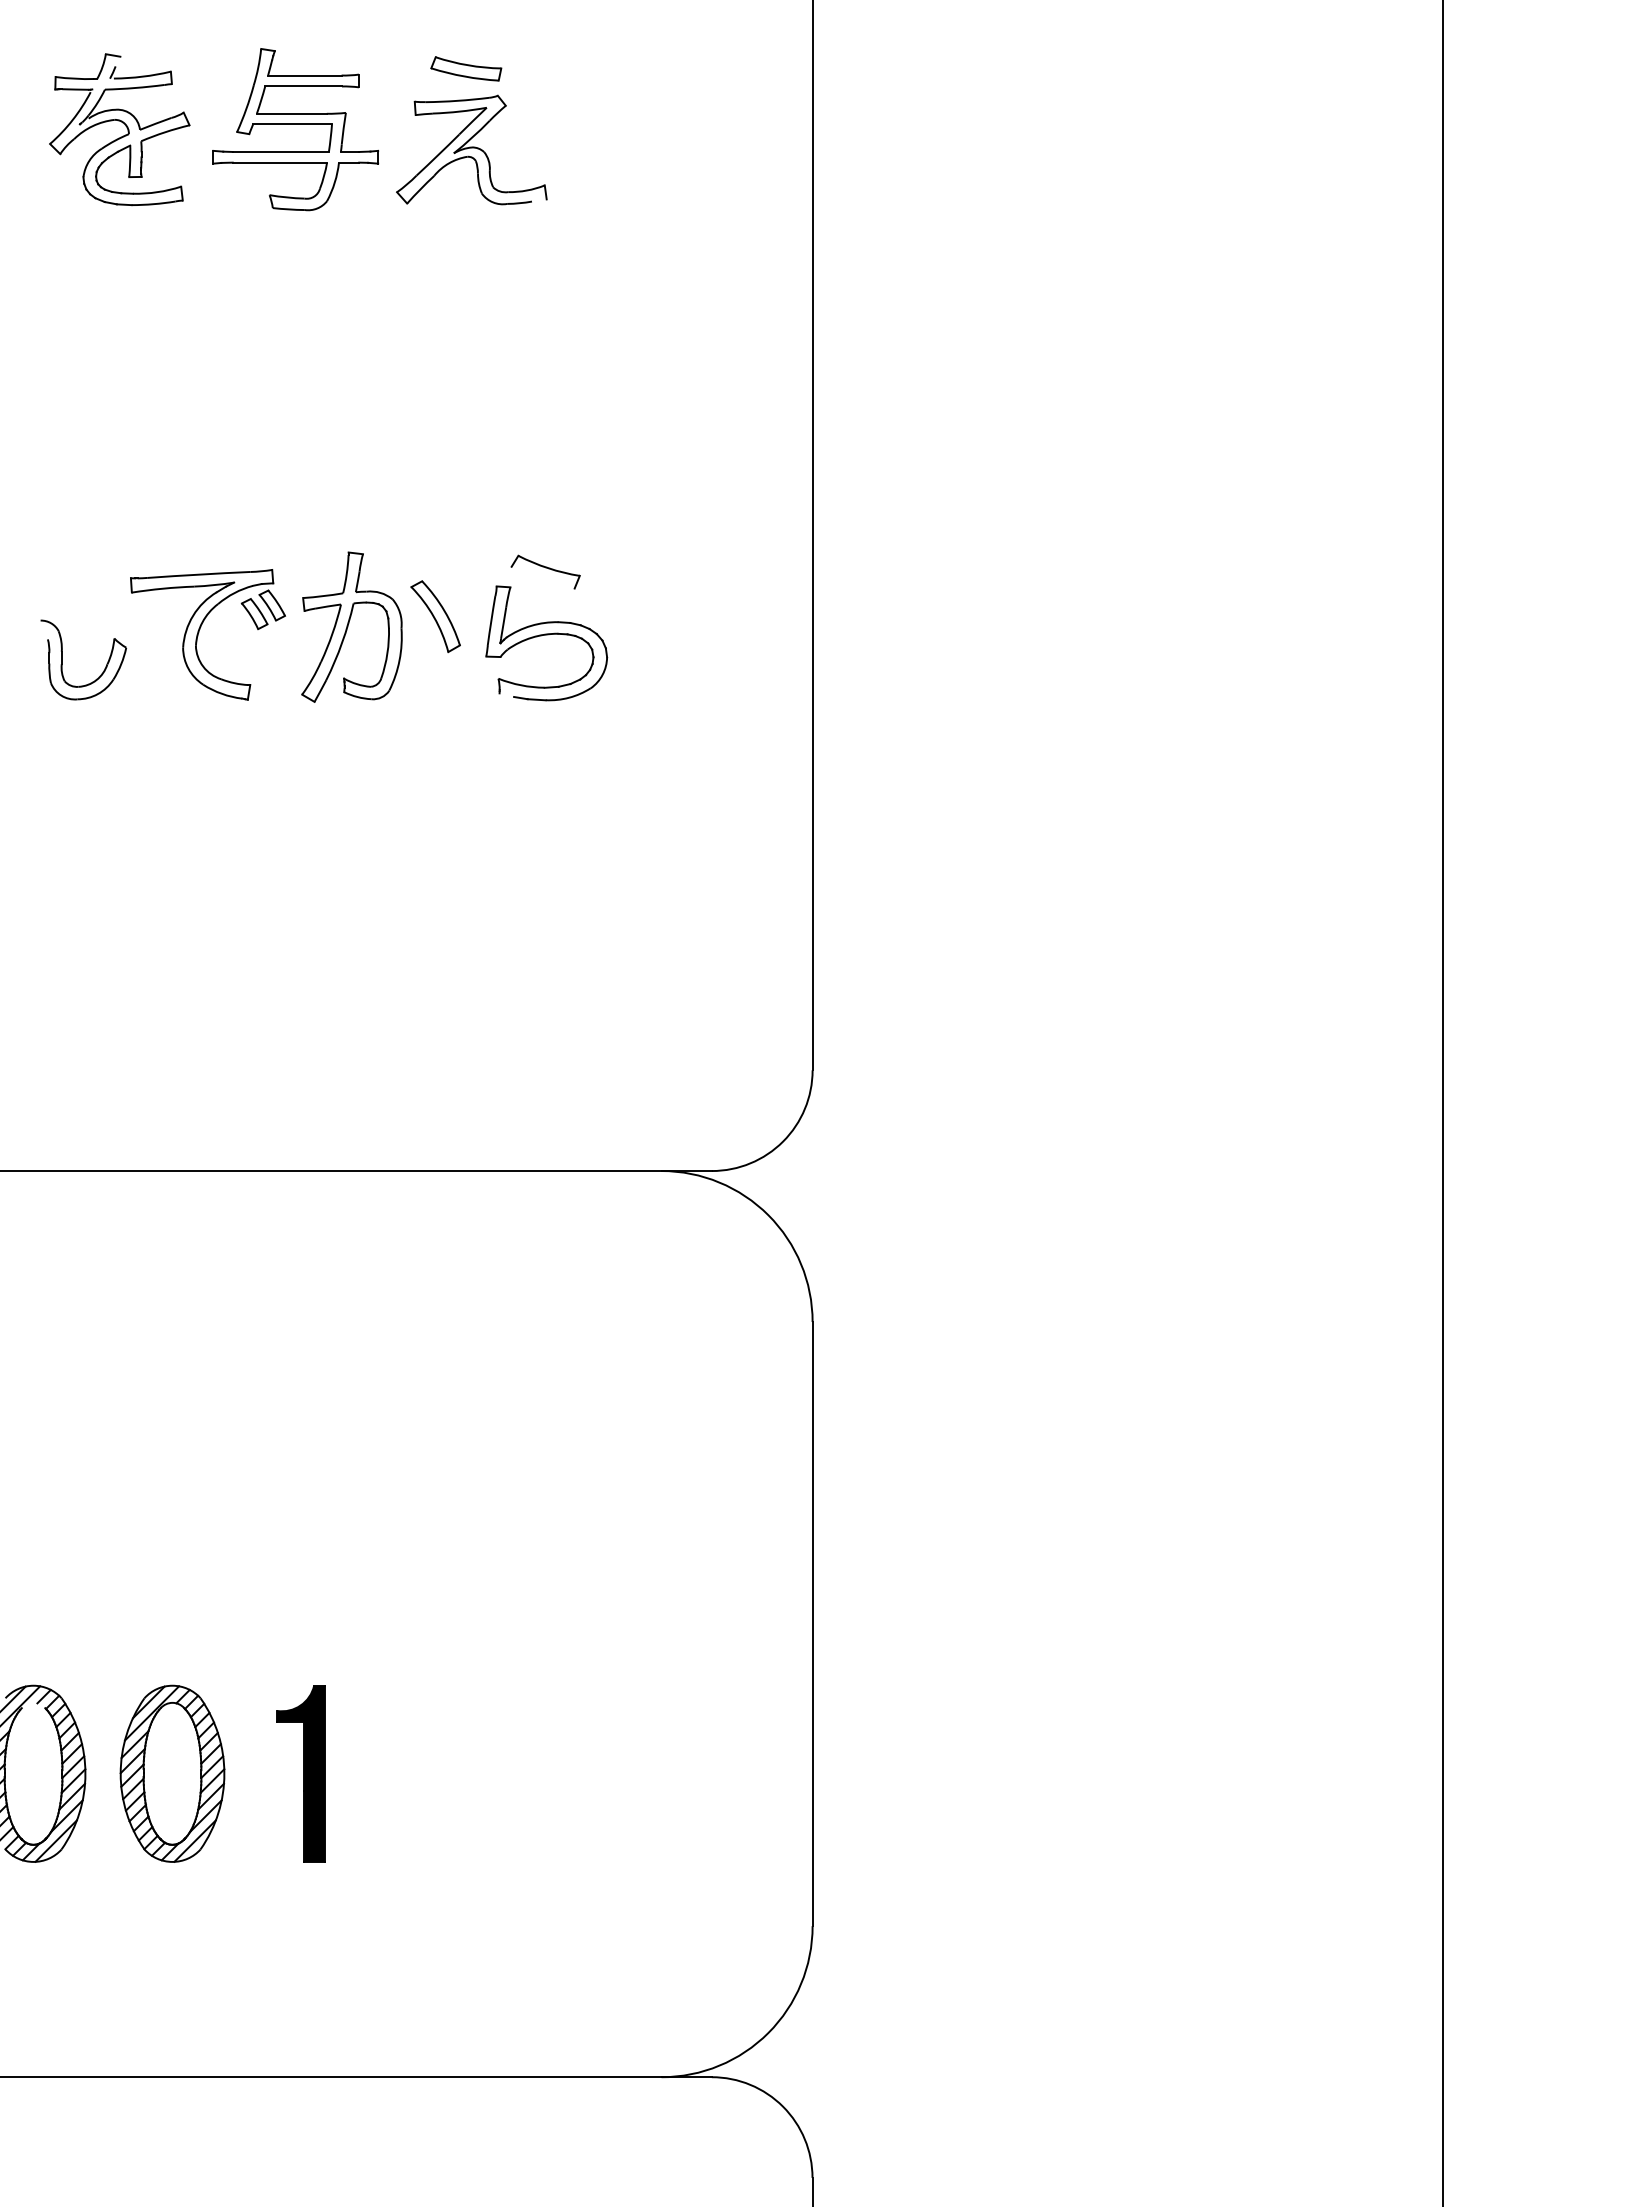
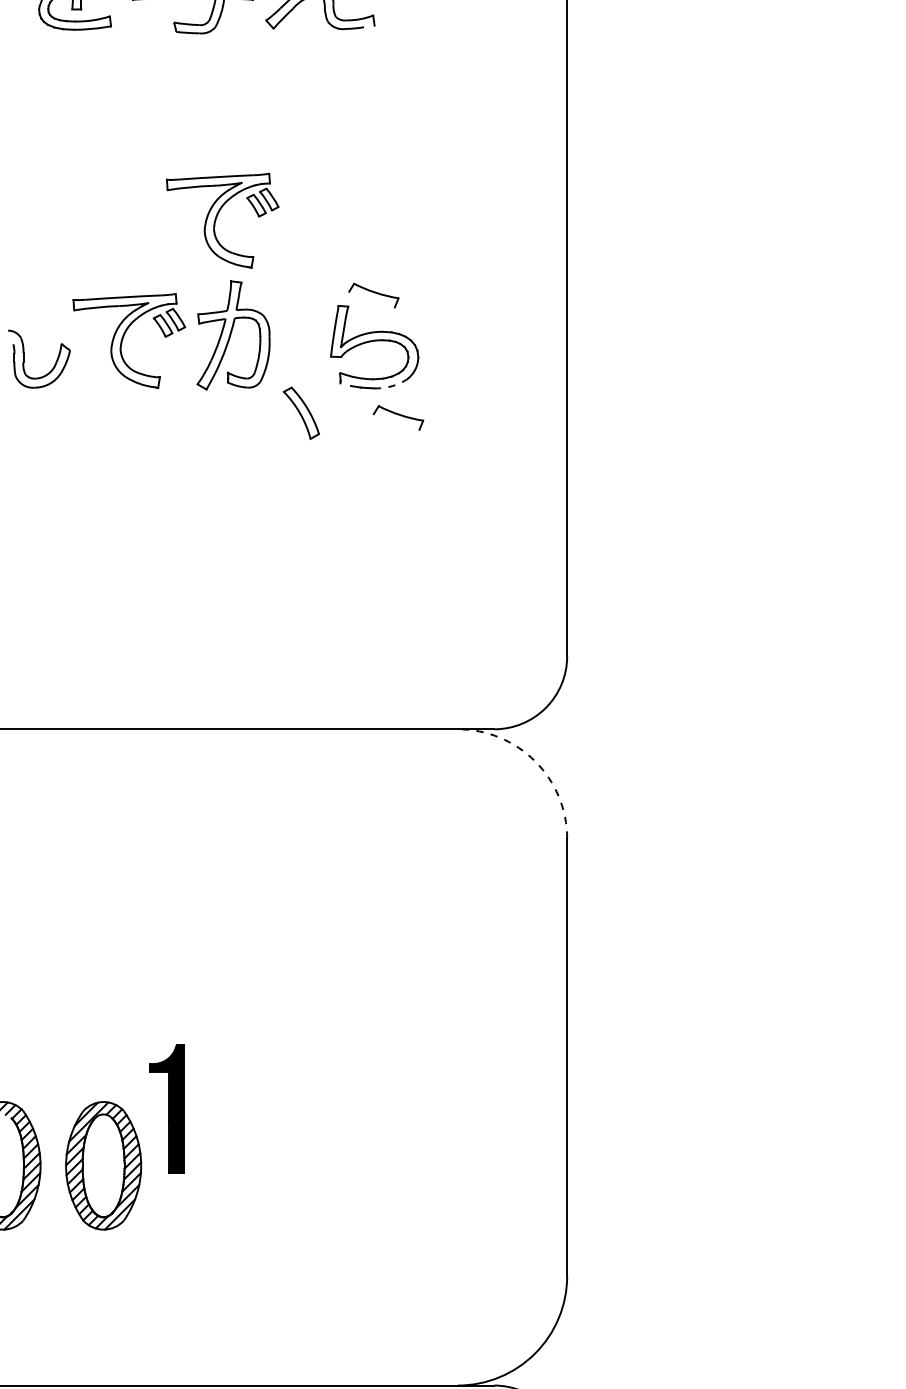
part: (328, 466) -> (216, 219), added
part: (435, 616) -> (301, 413), moved
arc: (569, 697) -> (391, 386), solid -> dashed
part: (579, 740) -> (398, 417), added
arc: (768, 1215) -> (535, 761), solid -> dashed
part: (300, 1773) -> (166, 1109), moved

